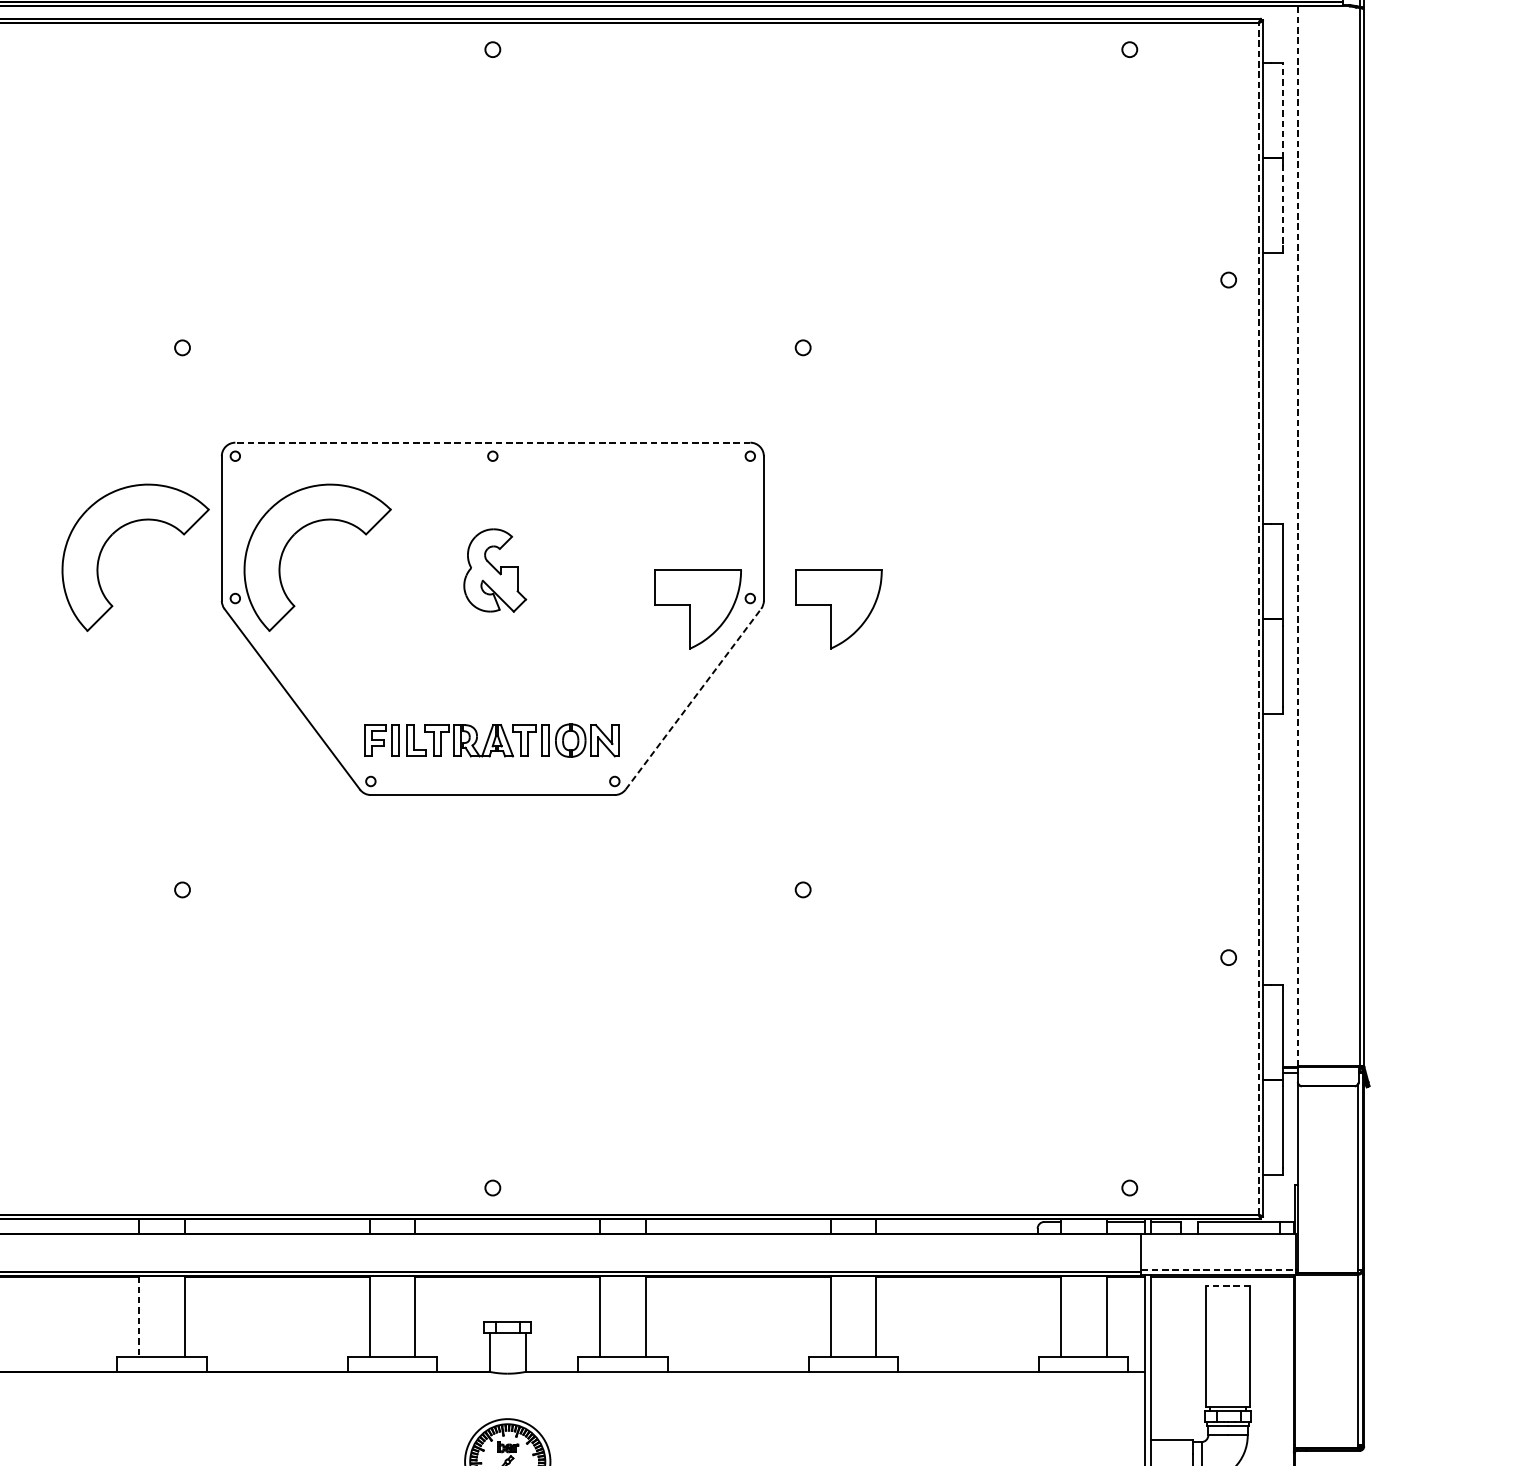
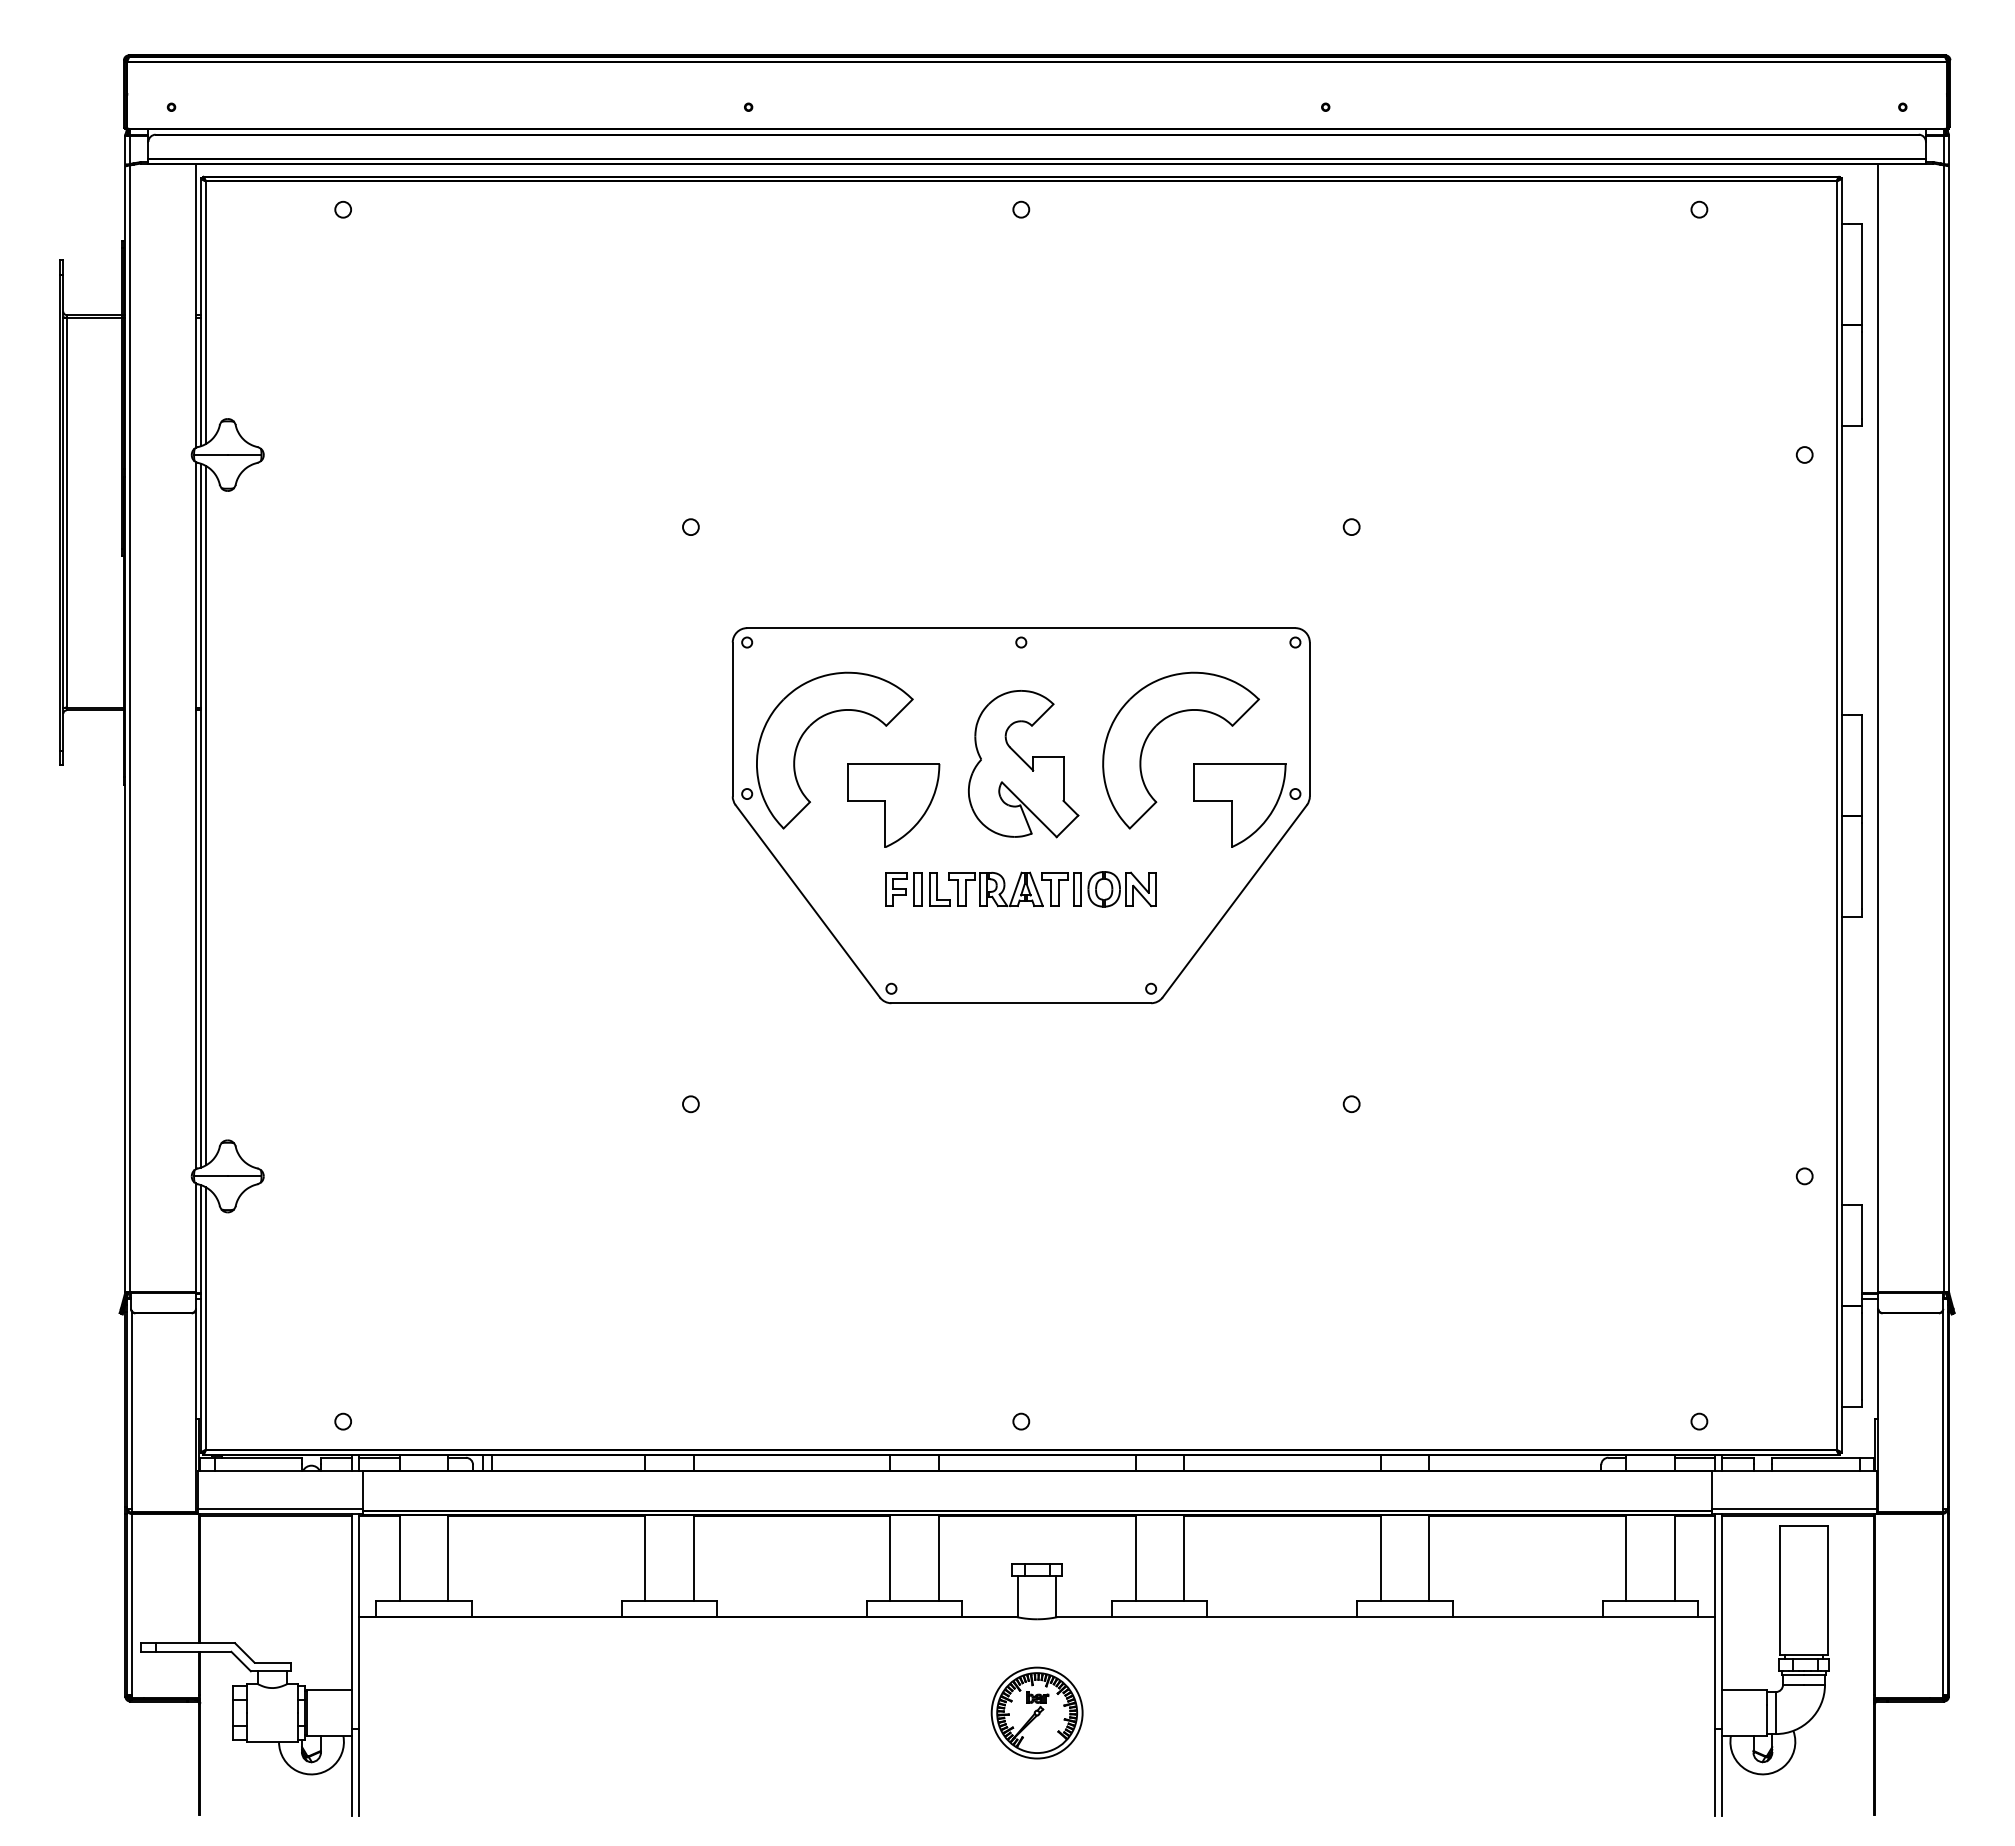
line: (1282, 110) -> (1862, 274), dashed -> solid
line: (1282, 206) -> (1862, 376), dashed -> solid
line: (492, 443) -> (1020, 628), dashed -> solid
part: (115, 533) -> (1159, 724), moved
line: (1298, 536) -> (1878, 728), dashed -> solid
part: (494, 570) -> (1023, 764), size x1.67
part: (838, 609) -> (893, 805), moved
line: (1258, 618) -> (1836, 815), dashed -> solid
line: (694, 698) -> (1235, 900), dashed -> solid
part: (492, 740) -> (1020, 889), moved
line: (1219, 1270) -> (1794, 1509), dashed -> solid
line: (1228, 1286) -> (1804, 1526), dashed -> solid
line: (138, 1316) -> (644, 1558), dashed -> solid

